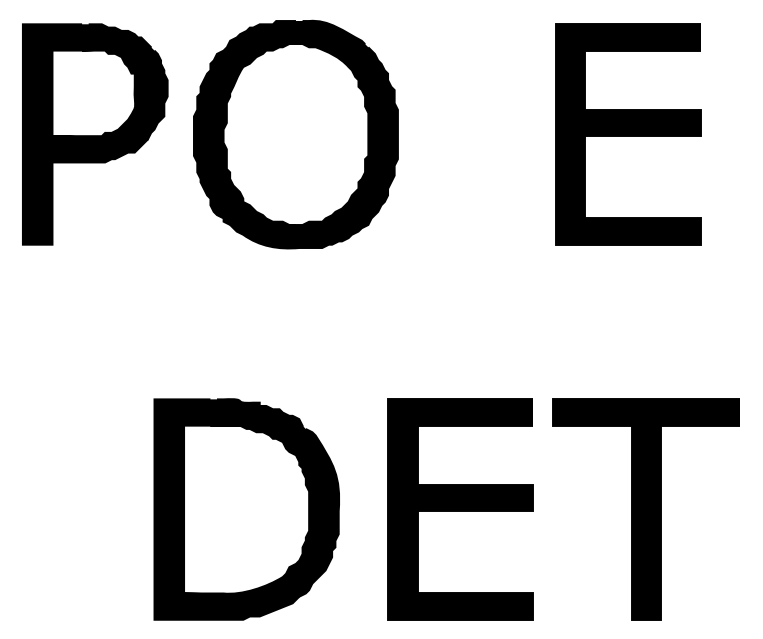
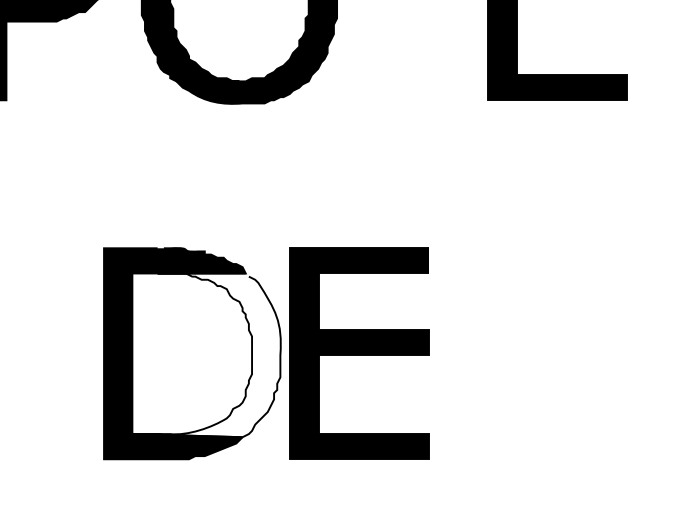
part: (460, 509) -> (359, 353), moved
part: (645, 509) -> (573, 353), removed
fill: (261, 510) -> (206, 354), removed

